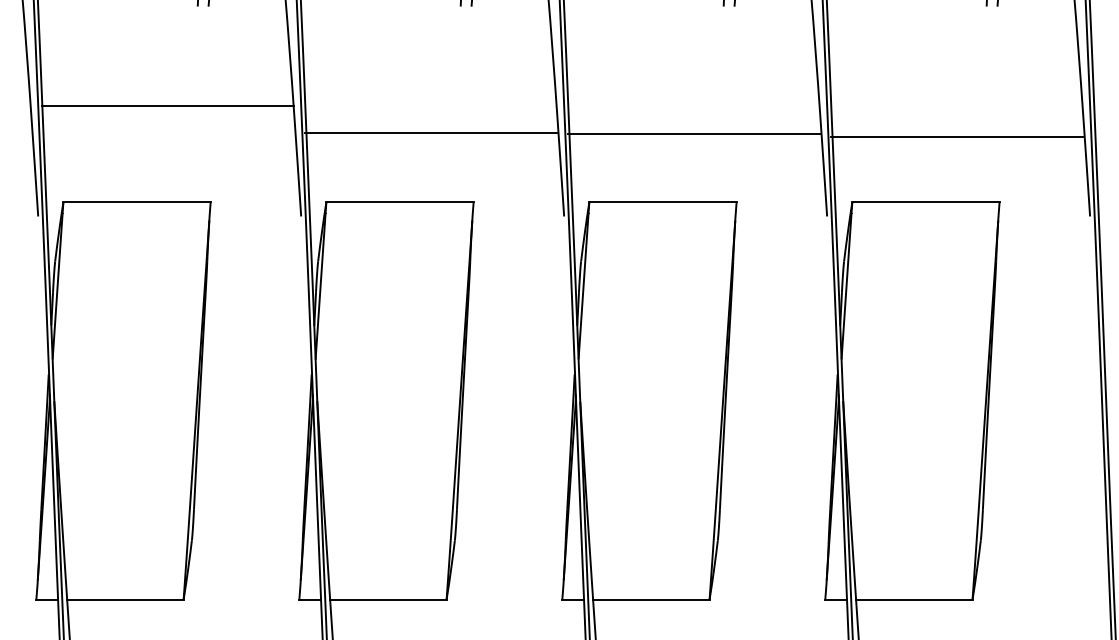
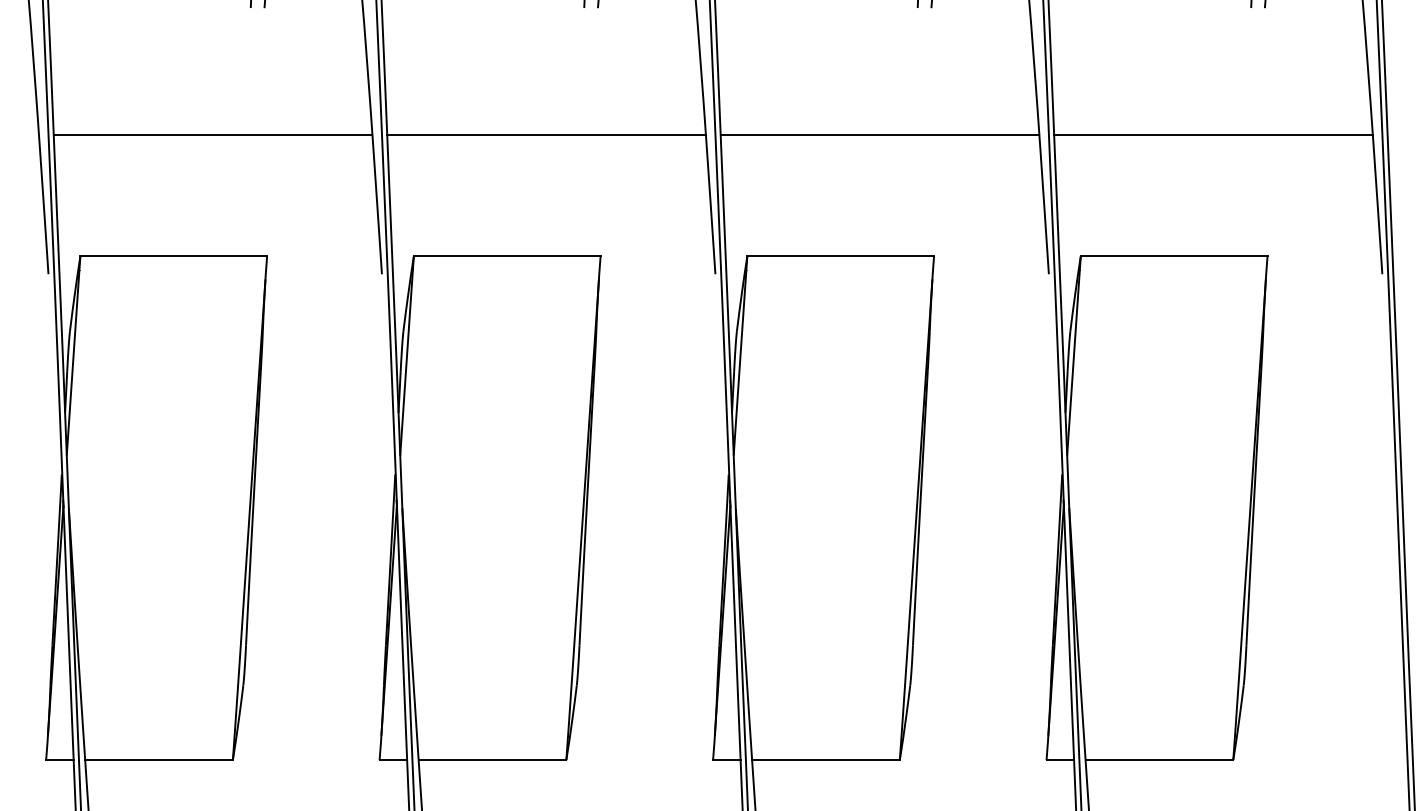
line: (430, 133) -> (546, 134), moved
line: (693, 133) -> (879, 134), moved
line: (956, 137) -> (1213, 134), moved

